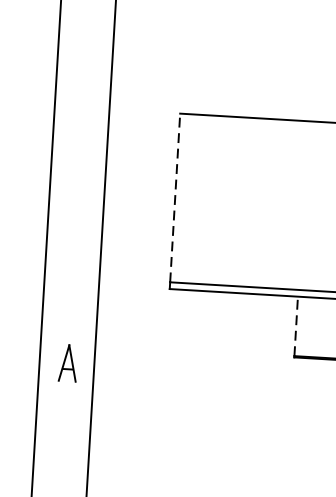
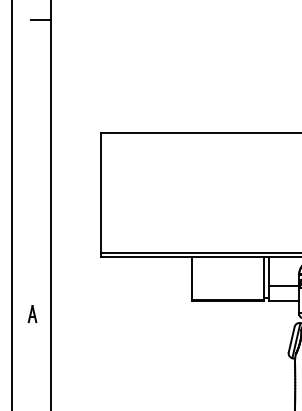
line: (175, 197) -> (101, 192), dashed -> solid
line: (296, 326) -> (192, 278), dashed -> solid
part: (68, 362) -> (32, 313), size x0.62

